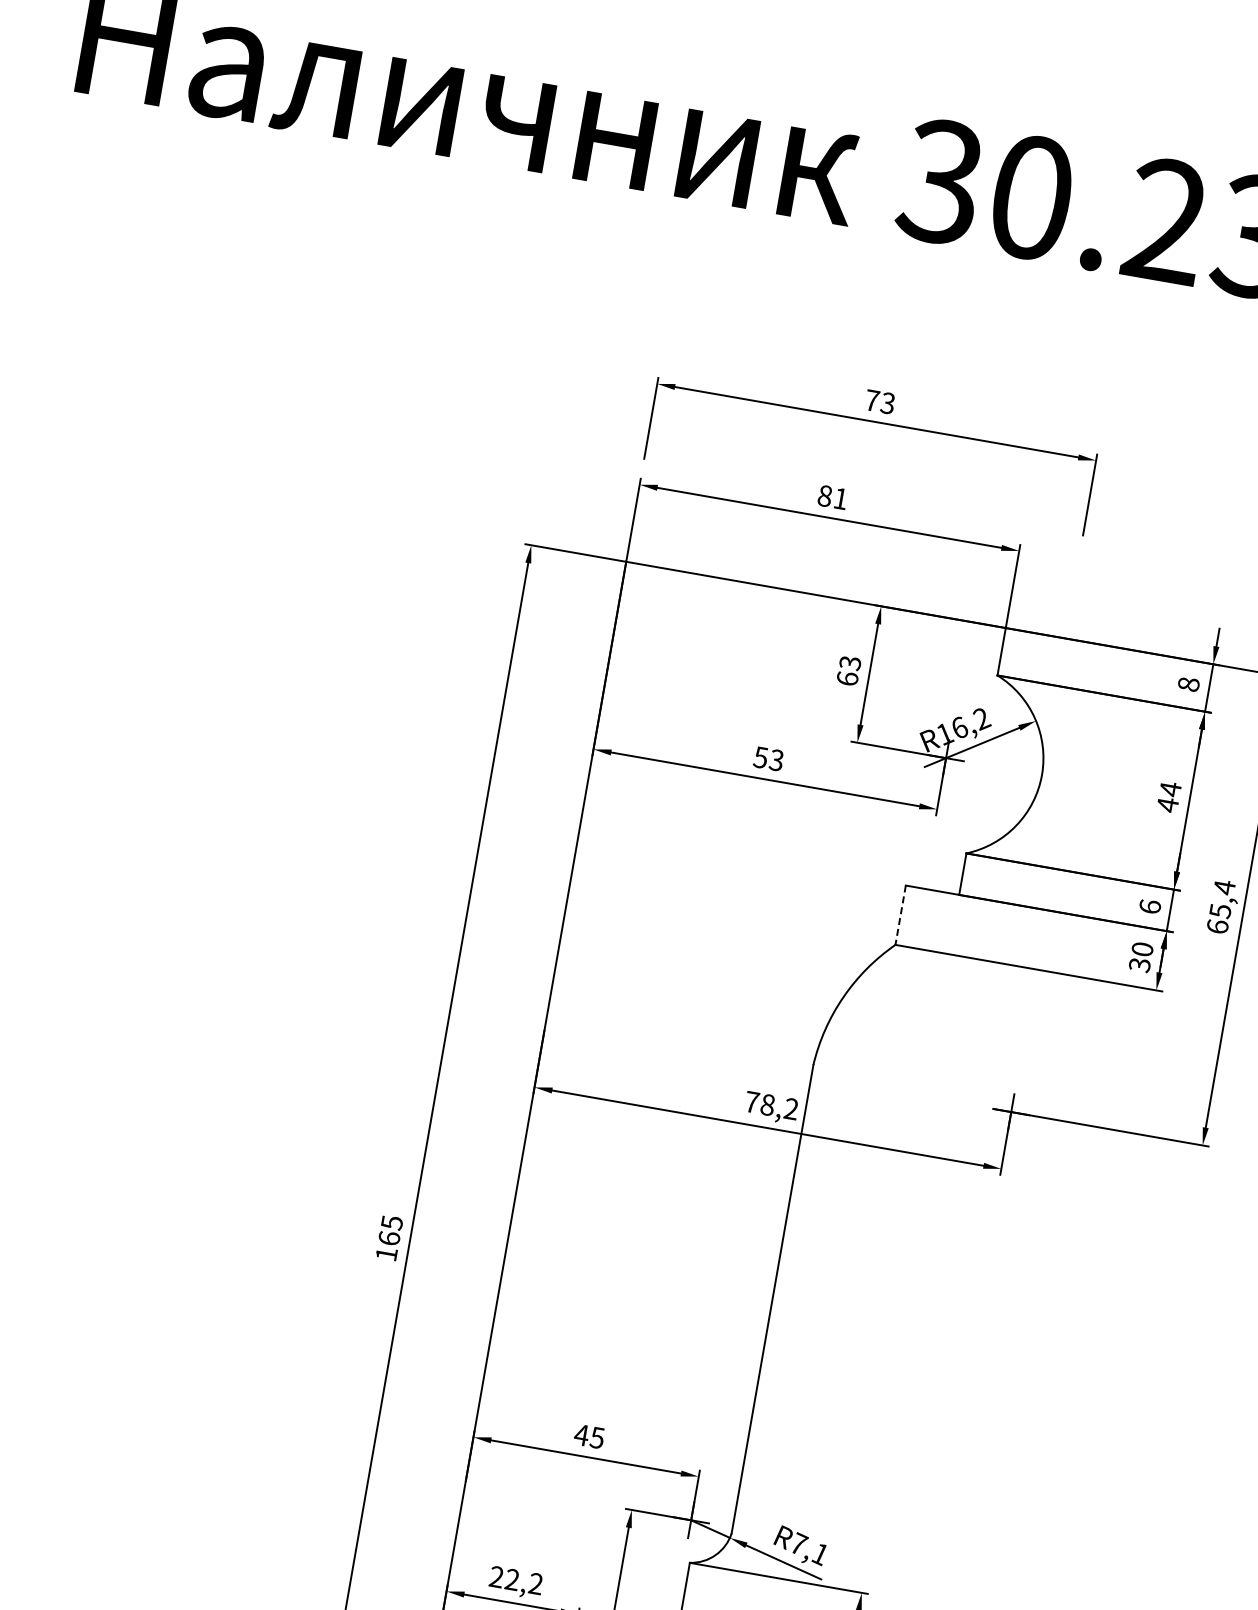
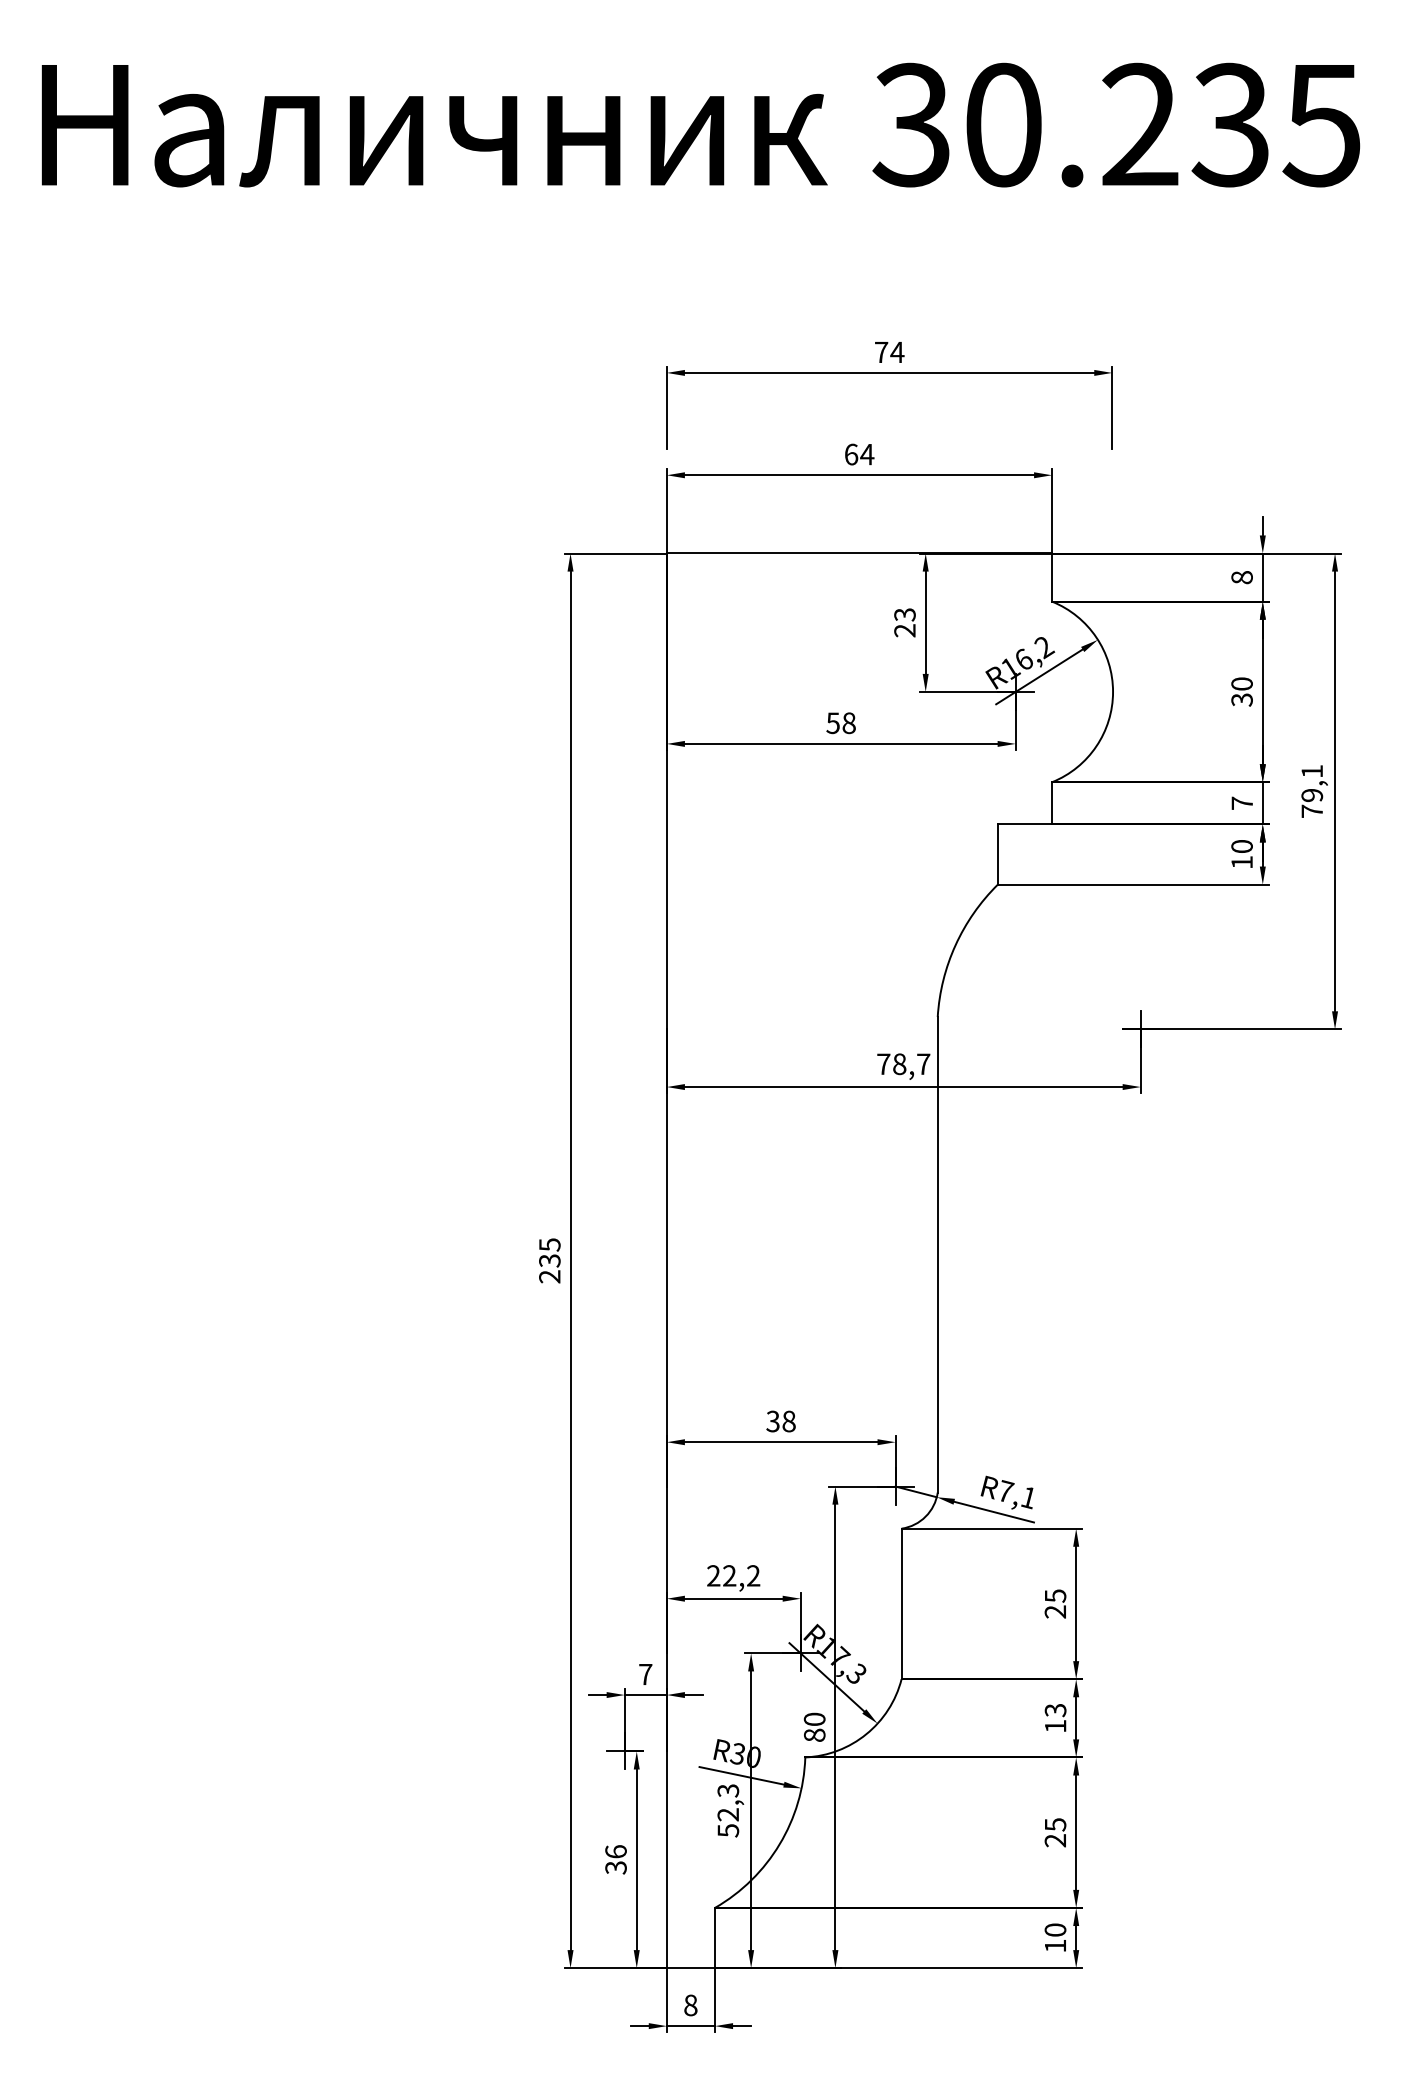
text: (888, 403) -> (897, 352), 73 -> 74
text: (833, 497) -> (859, 454), 81 -> 64
text: (847, 678) -> (904, 630), 63 -> 23
text: (776, 759) -> (848, 722), 53 -> 58
text: (1168, 797) -> (1241, 692), 44 -> 30
text: (1150, 906) -> (1242, 802), 6 -> 7
text: (1221, 906) -> (1312, 790), 65,4 -> 79,1
line: (900, 915) -> (997, 854), dashed -> solid
text: (1139, 965) -> (1241, 862), 30 -> 10
text: (791, 1108) -> (923, 1063), 78,2 -> 78,7
text: (387, 1245) -> (549, 1268), 165 -> 235
text: (588, 1436) -> (780, 1421), 45 -> 38

